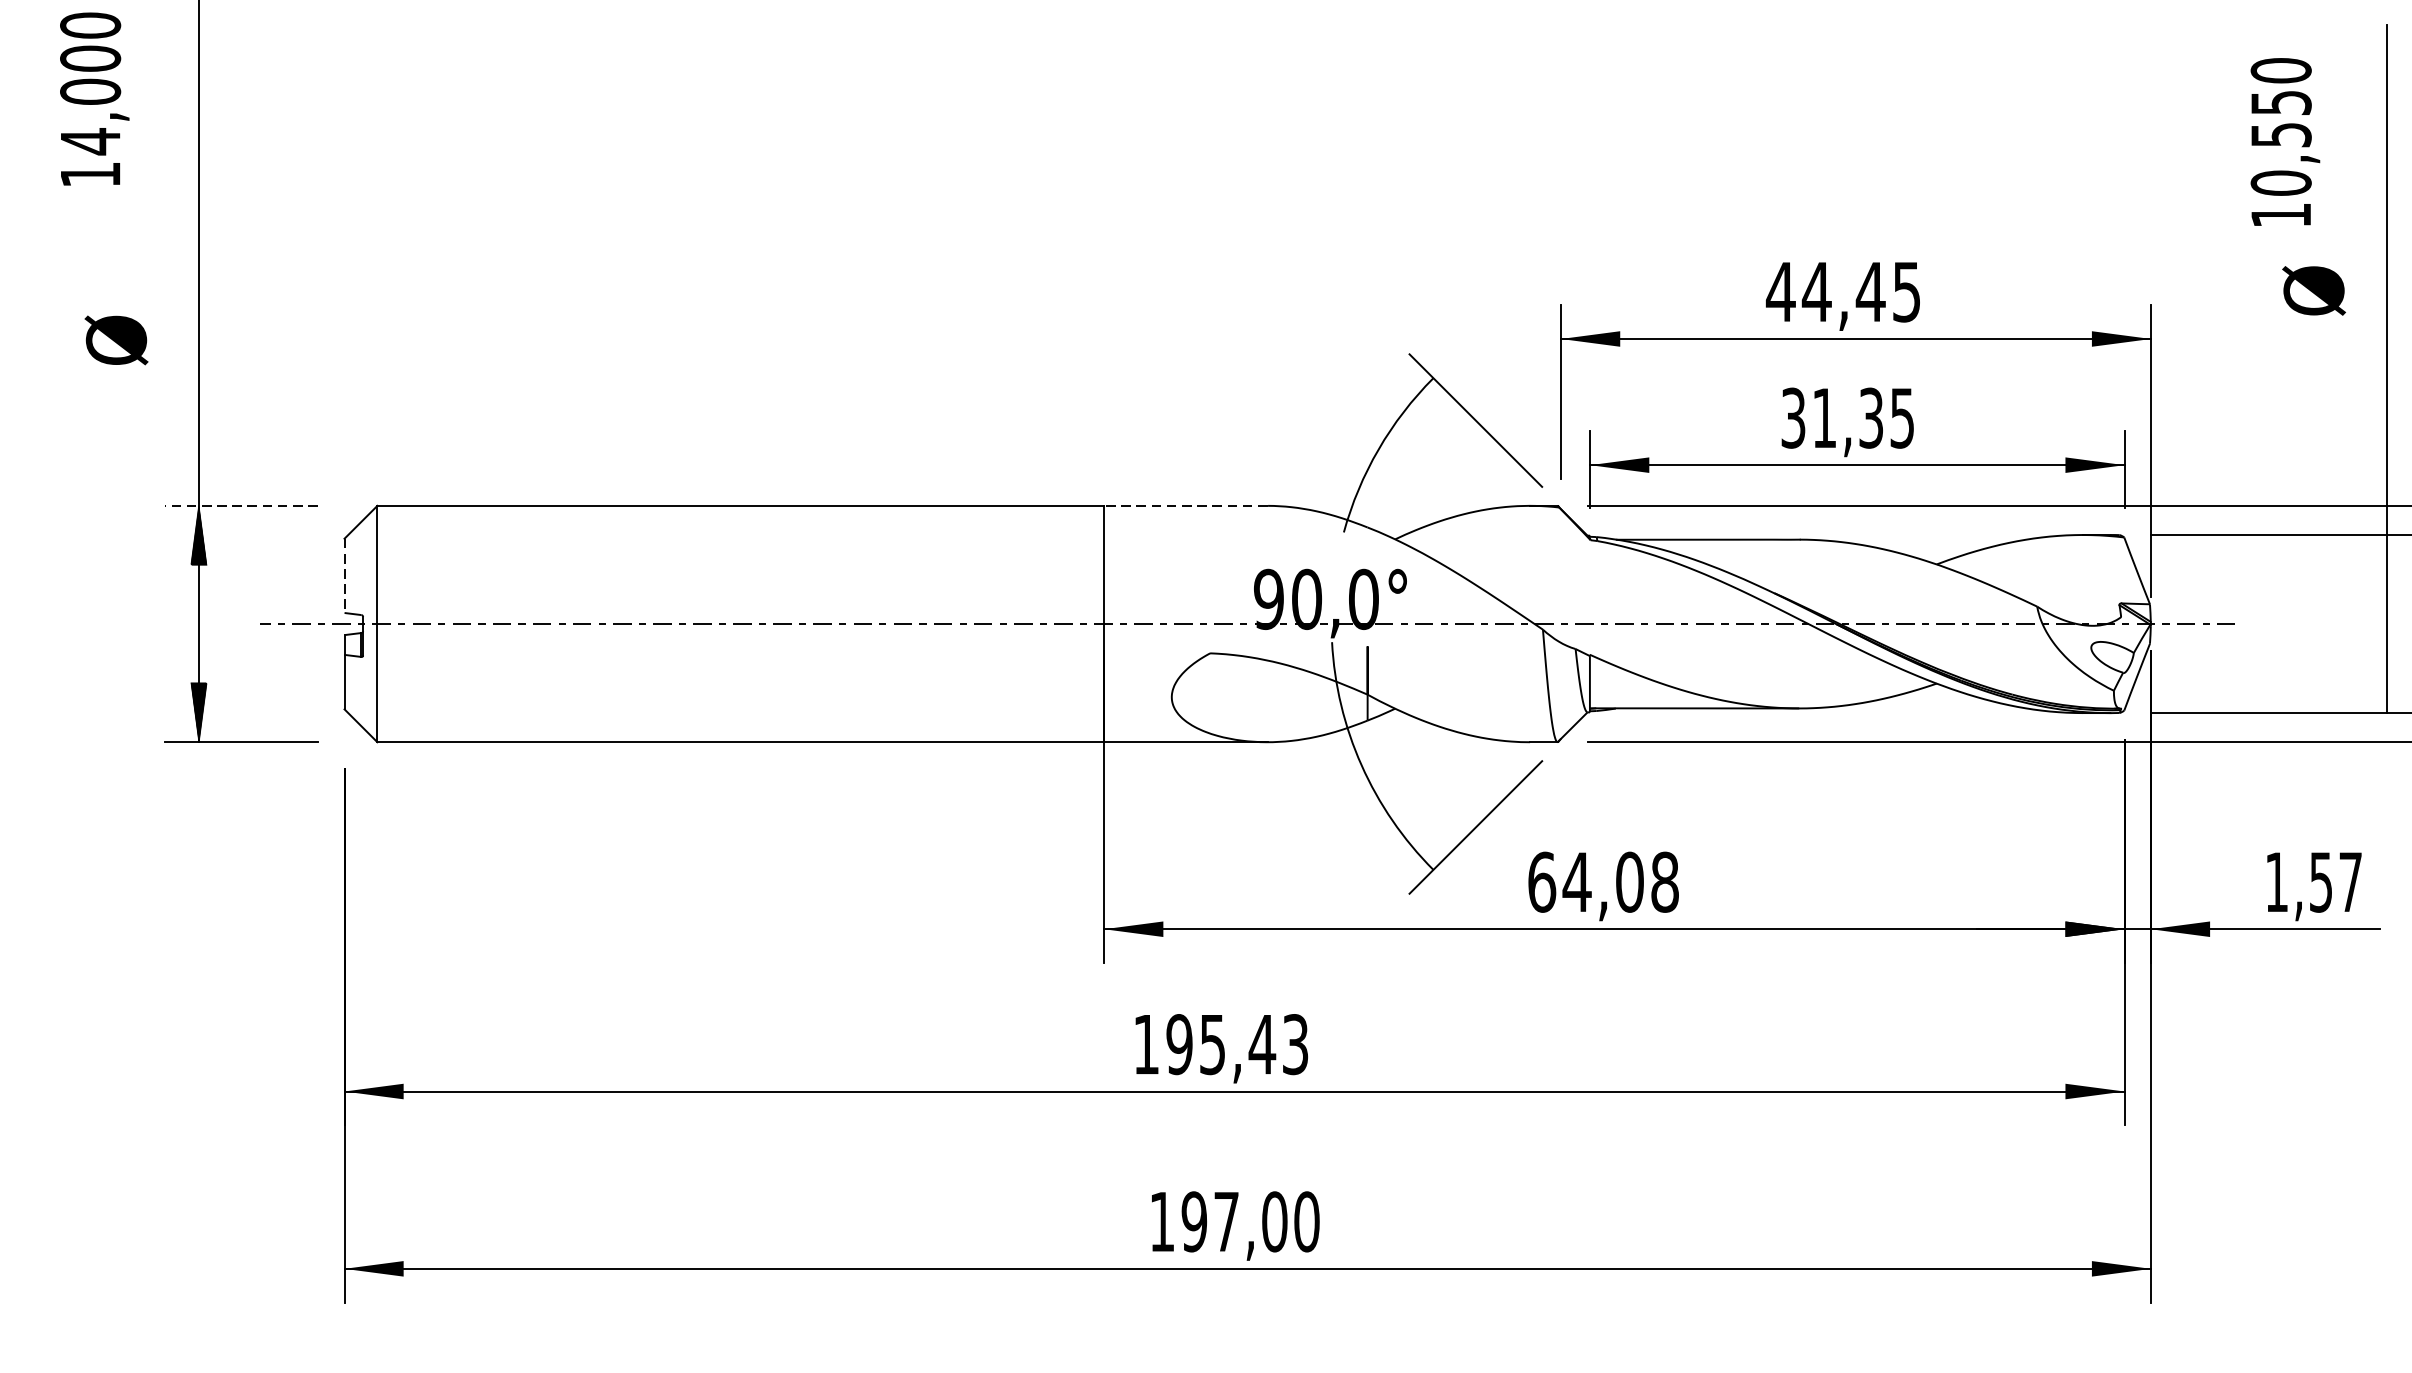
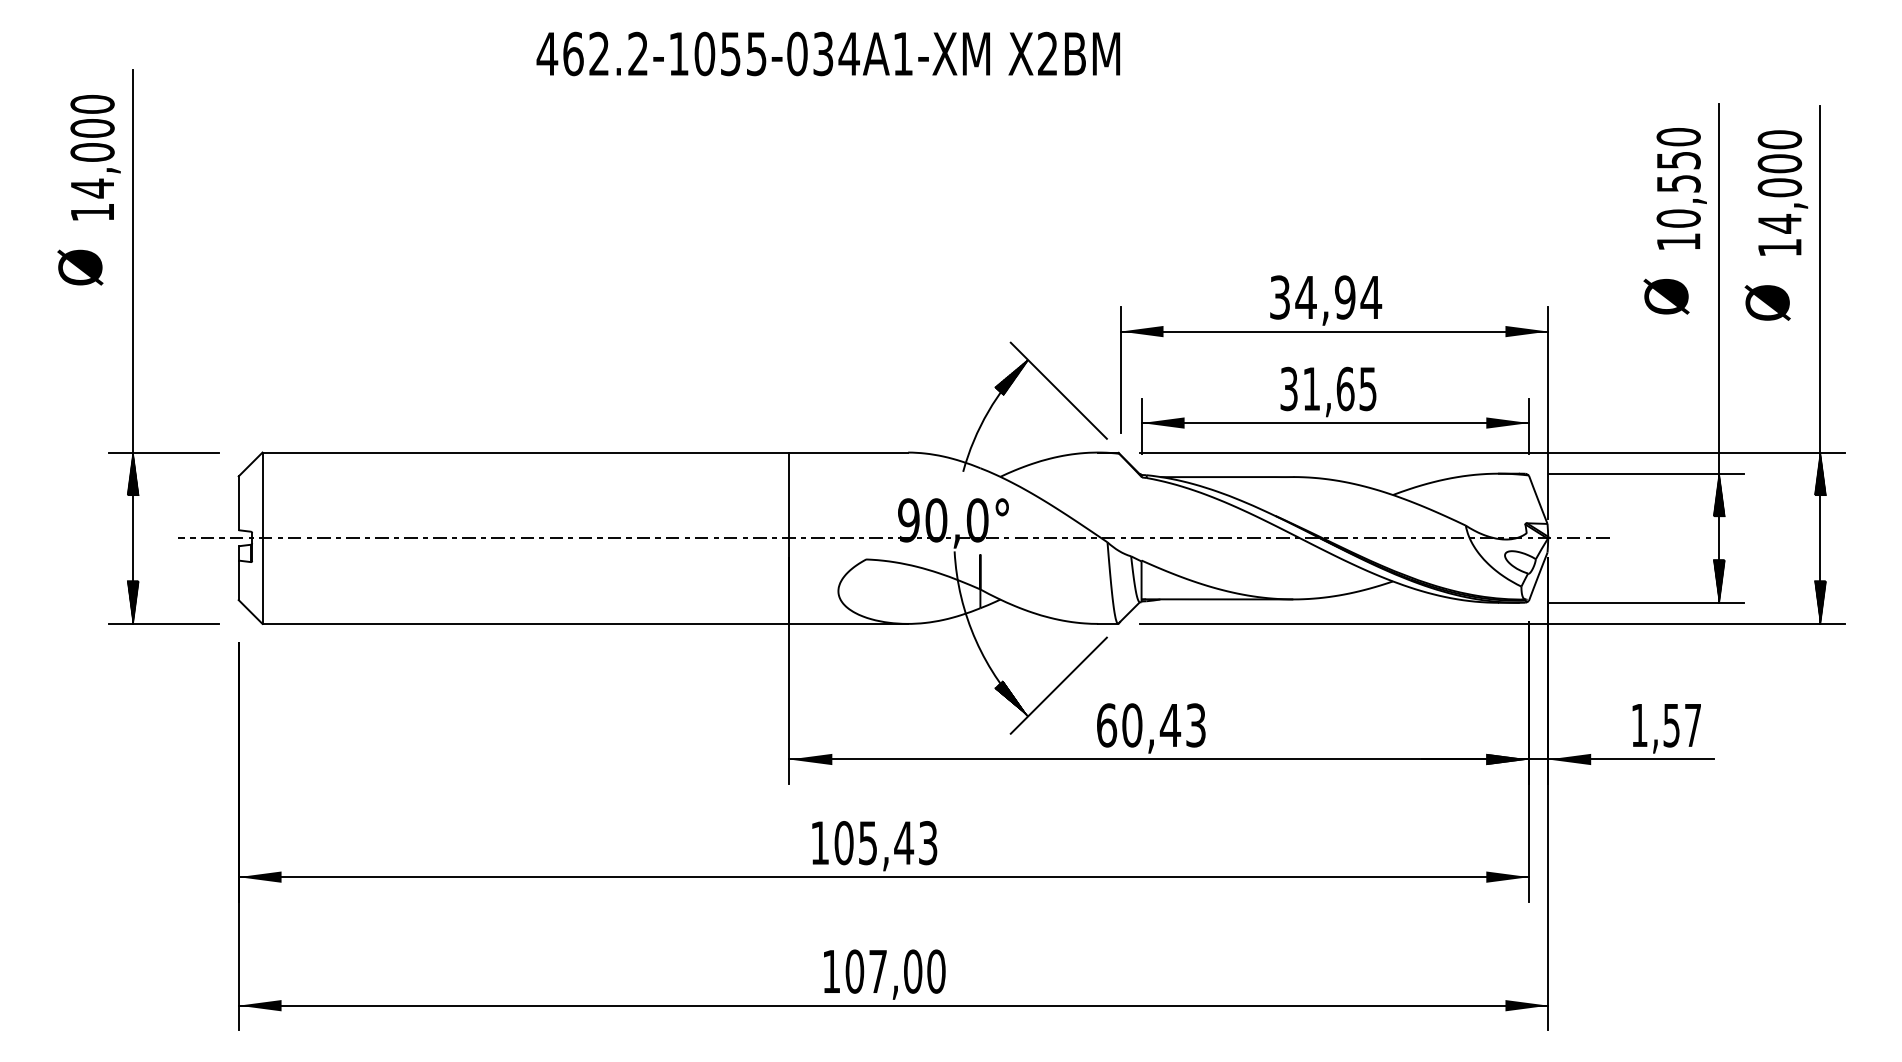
text: (94, 98) -> (95, 157), moved
text: (2285, 141) -> (1681, 188), moved
text: (1843, 291) -> (1325, 297), 44,45 -> 34,94
text: (116, 340) -> (80, 267), moved
hatch: (1410, 402) -> (1011, 377), added
text: (1871, 417) -> (1345, 388), 31,35 -> 31,65
line: (240, 505) -> (163, 452), dashed -> solid
line: (1185, 505) -> (848, 452), dashed -> solid
hatch: (2385, 563) -> (1718, 494), added
line: (344, 576) -> (238, 503), dashed -> solid
hatch: (2385, 682) -> (1718, 580), added
hatch: (1410, 845) -> (1011, 698), added
text: (1620, 882) -> (1163, 725), 64,08 -> 60,43
text: (1178, 1045) -> (843, 843), 195,43 -> 105,43
text: (1193, 1221) -> (854, 971), 197,00 -> 107,00

